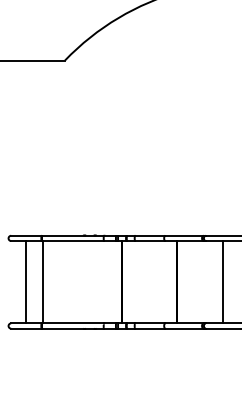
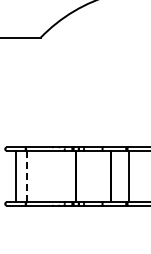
line: (44, 282) -> (27, 176), solid -> dashed
line: (223, 282) -> (129, 176), moved

